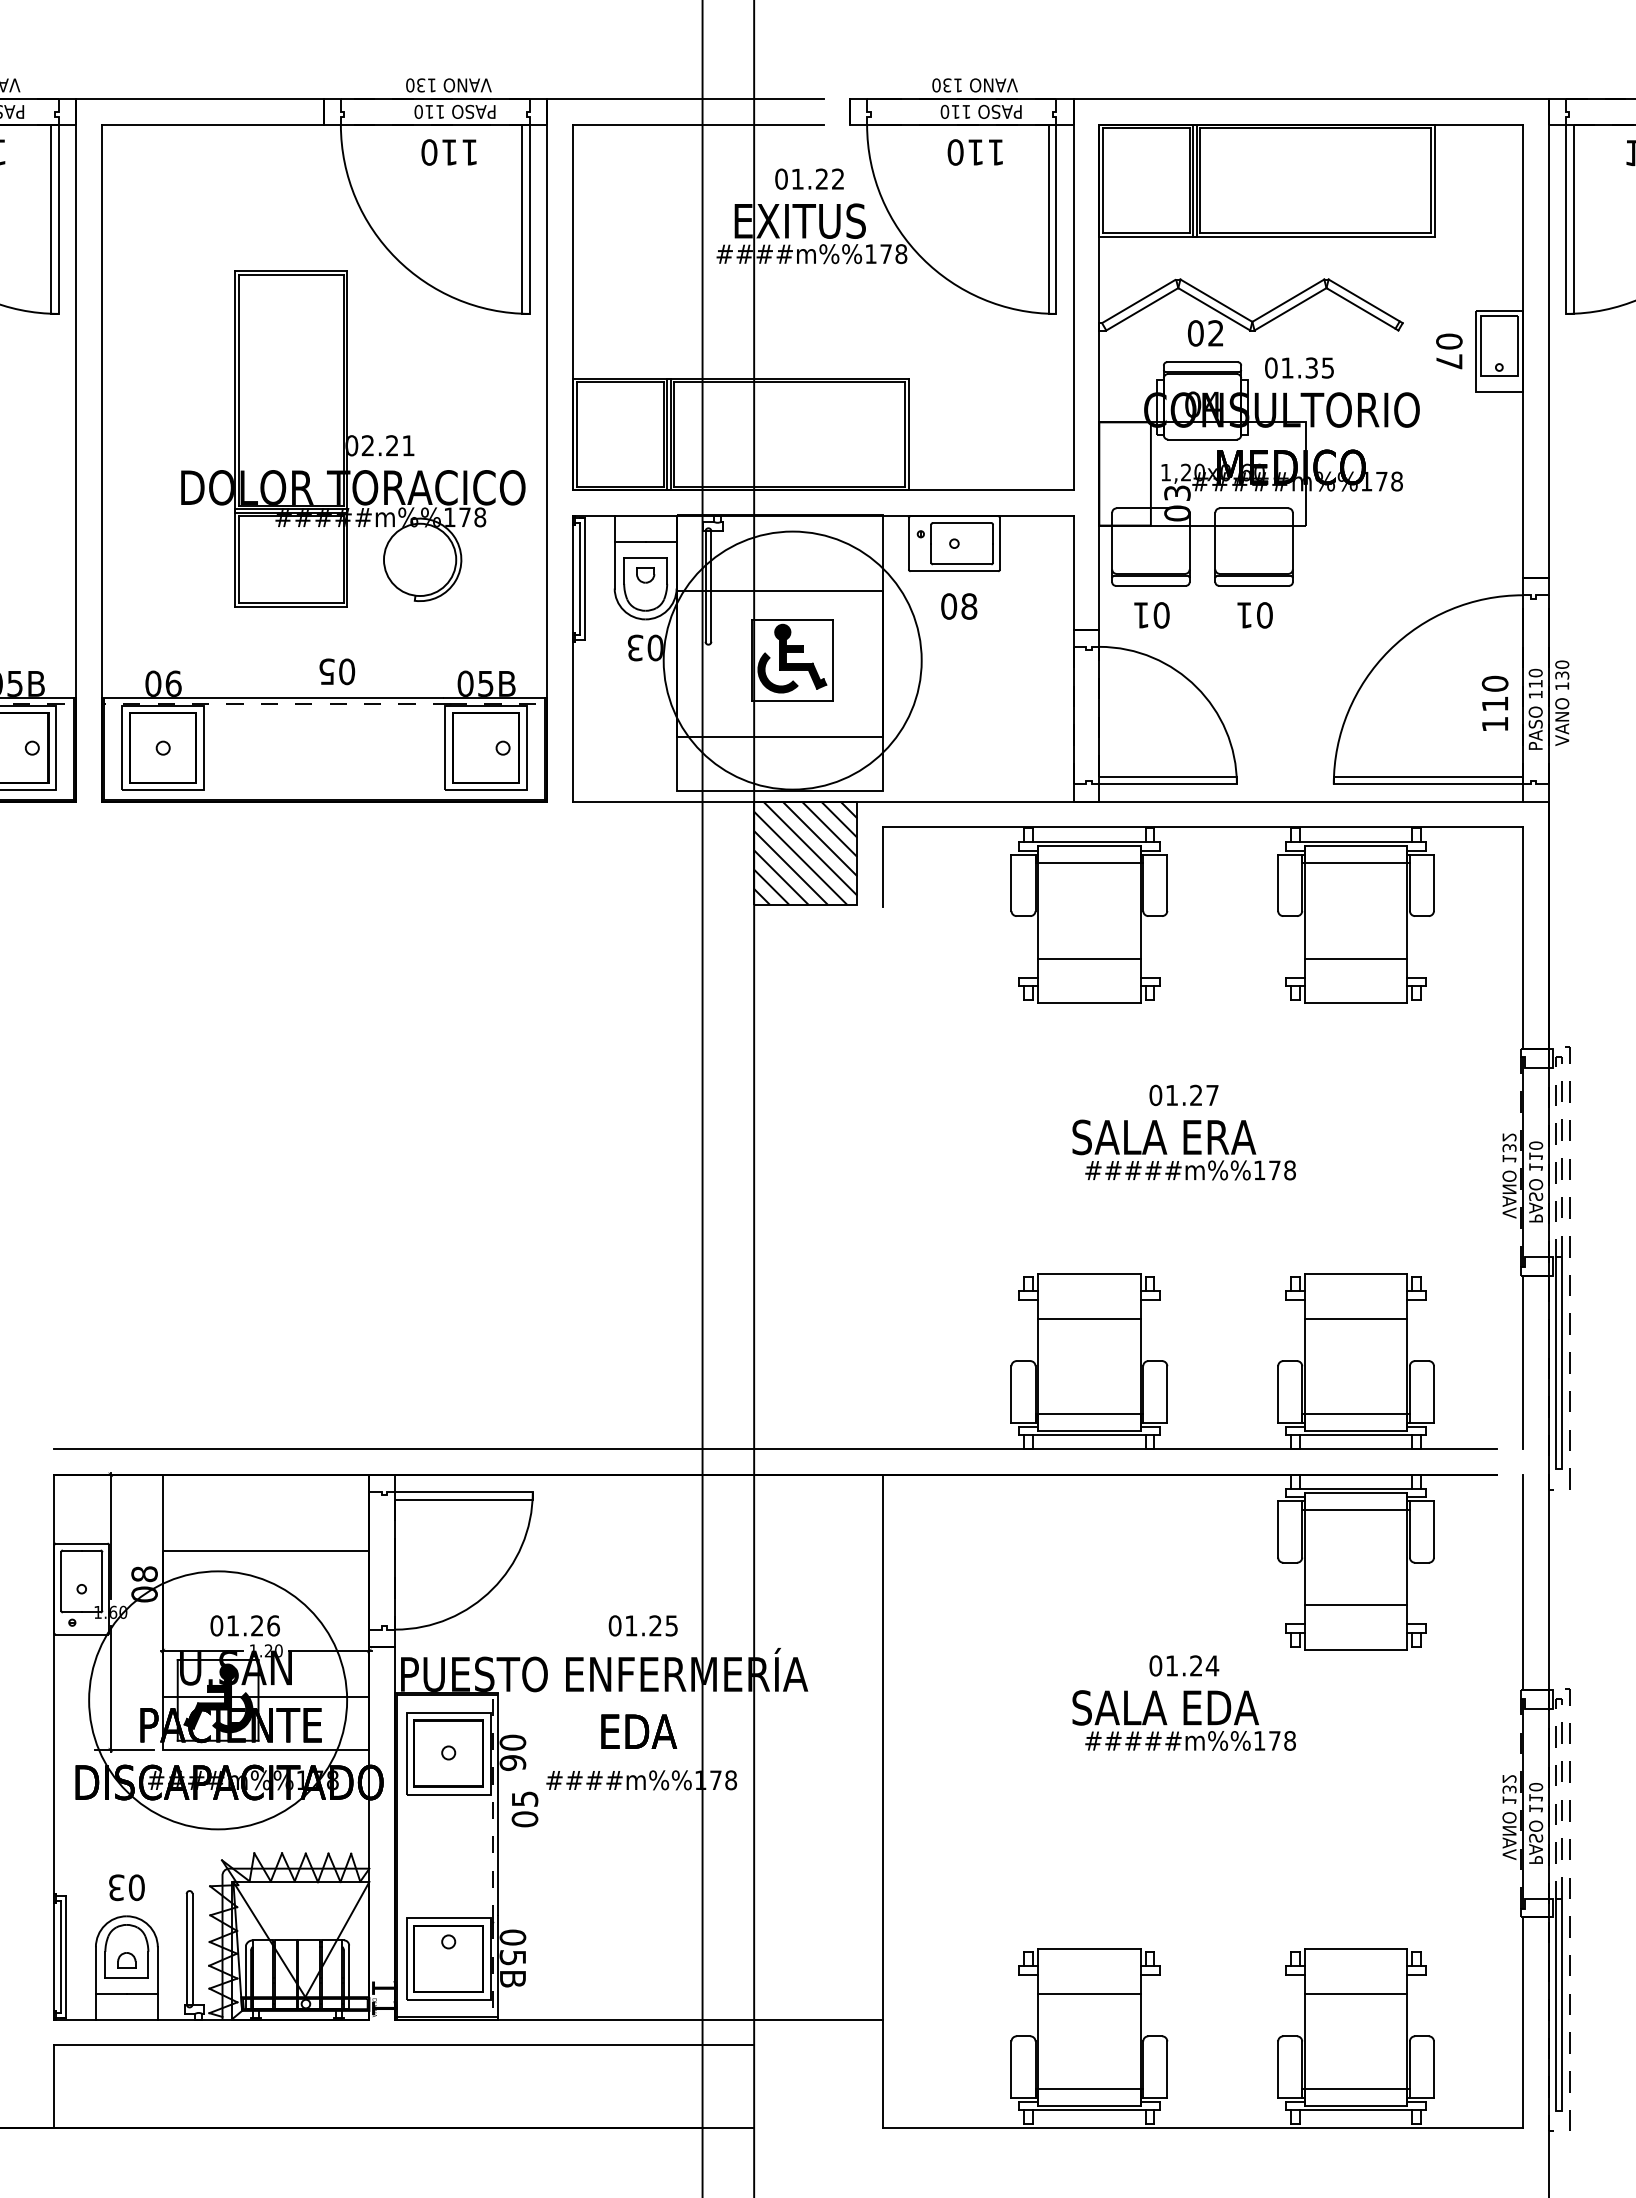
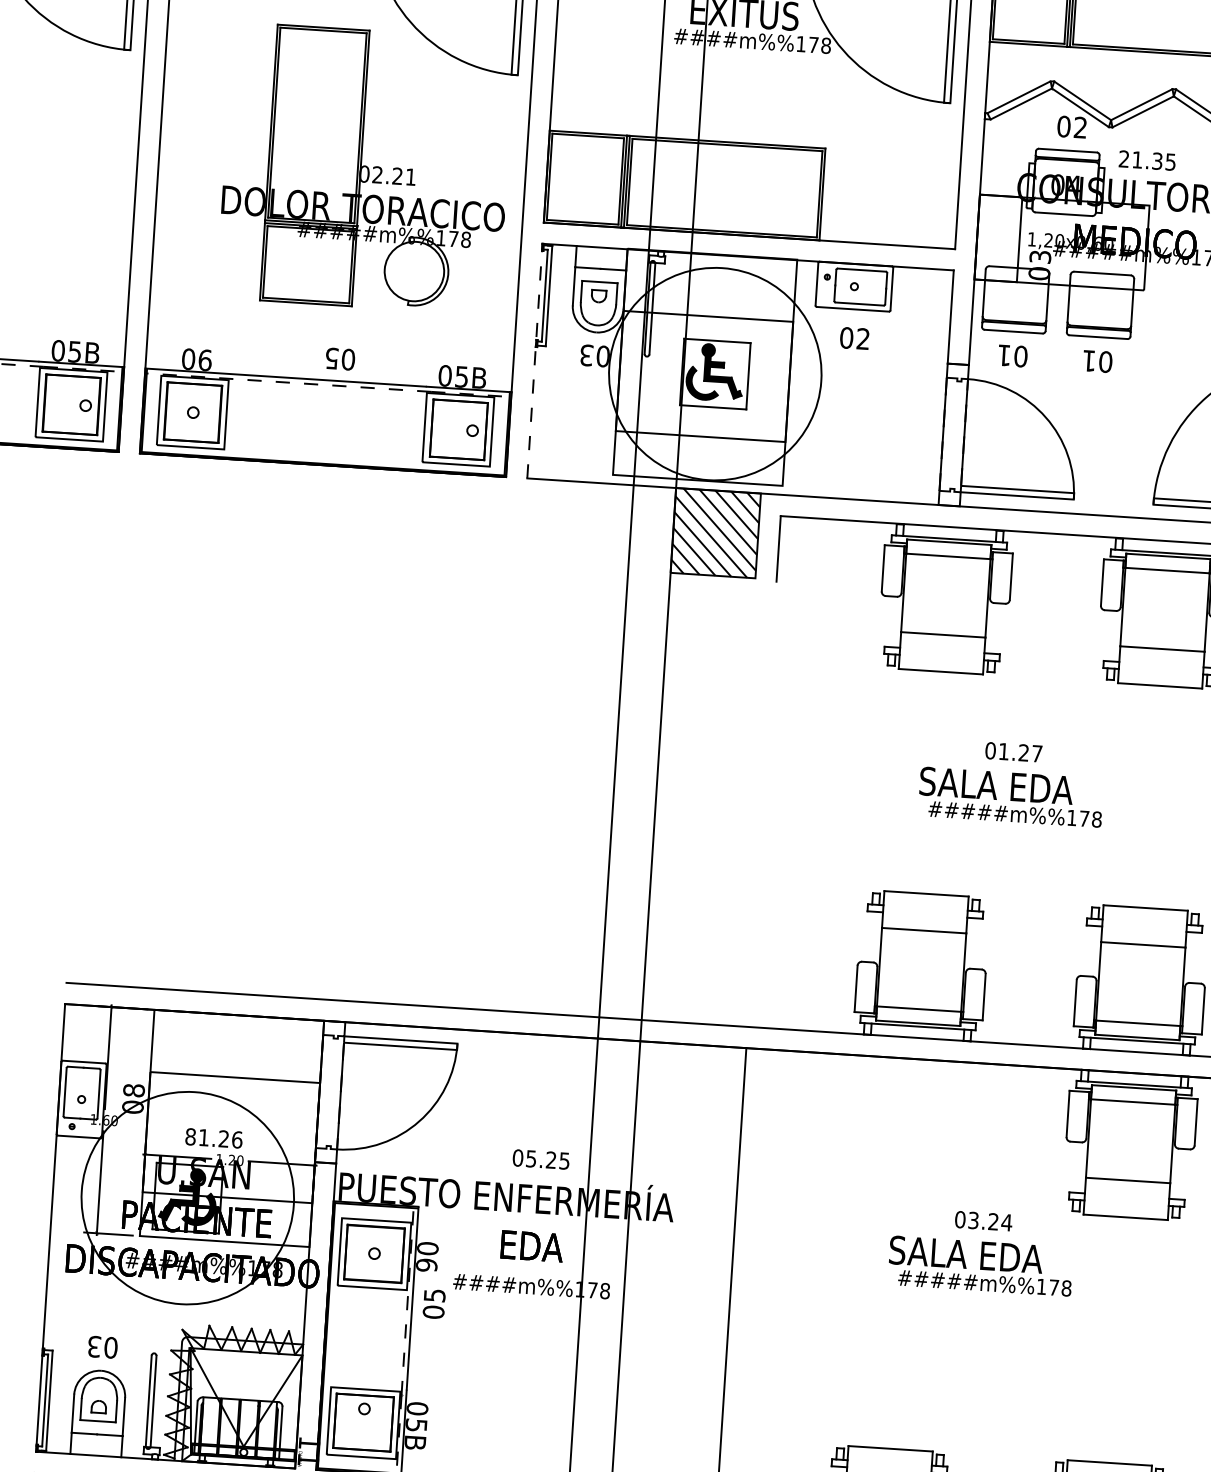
text: (1271, 367) -> (1124, 158), 01.35 -> 21.35
text: (969, 606) -> (863, 339), 08 -> 02
line: (573, 658) -> (535, 360), solid -> dashed
text: (1235, 1137) -> (1053, 789), SALA ERA -> SALA EDA
text: (216, 1625) -> (190, 1136), 01.26 -> 81.26
text: (631, 1625) -> (531, 1158), 01.25 -> 05.25
text: (1172, 1665) -> (974, 1220), 01.24 -> 03.24

